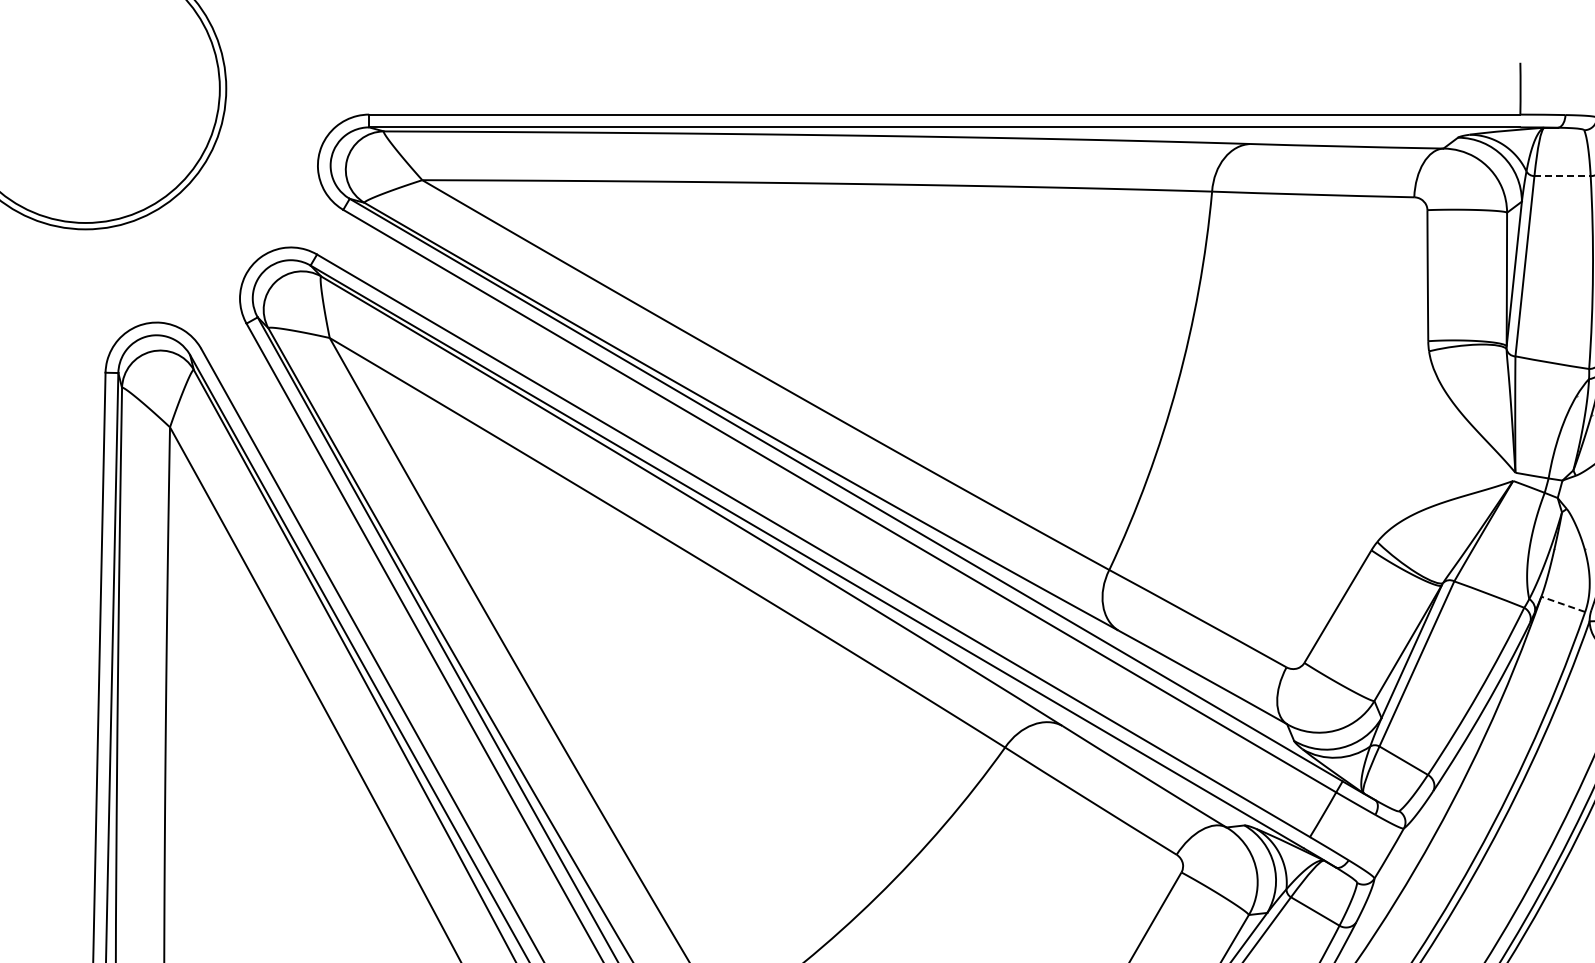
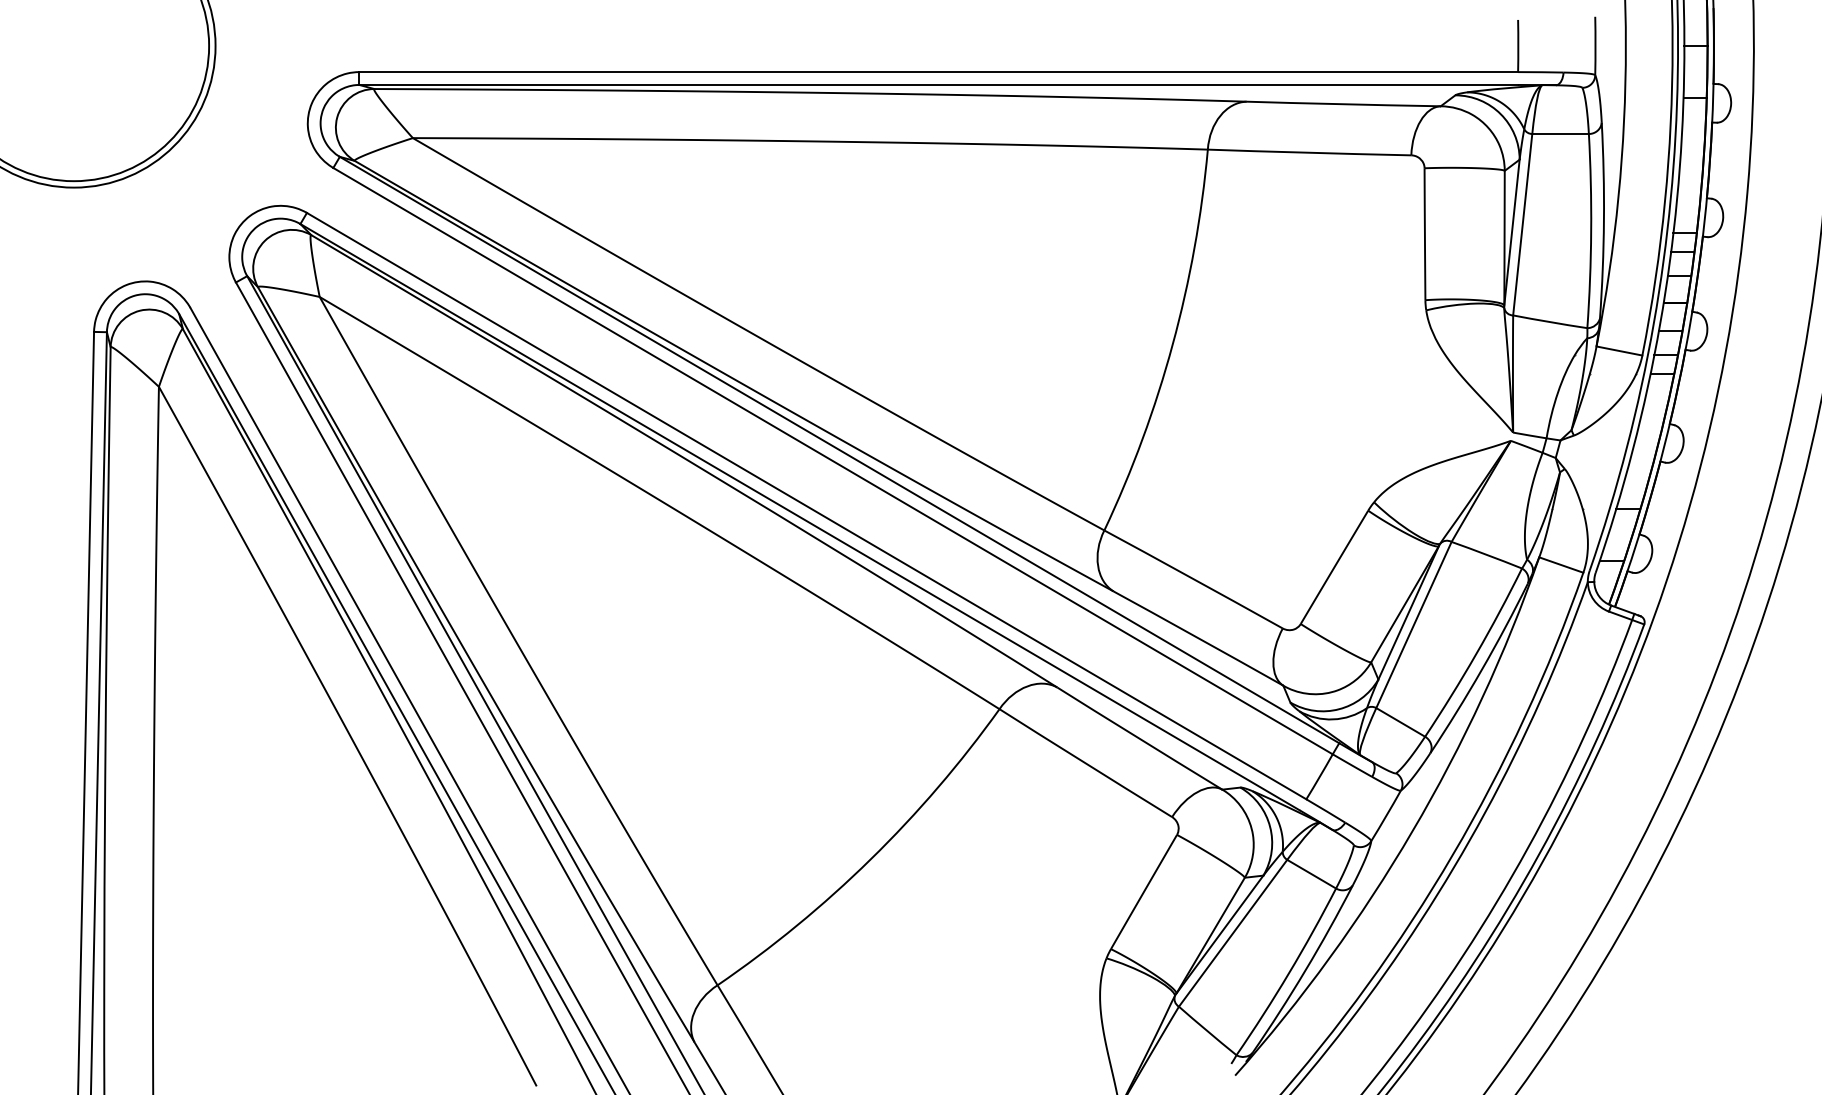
line: (1563, 176) -> (1561, 134), dashed -> solid
line: (1562, 603) -> (1560, 564), dashed -> solid

